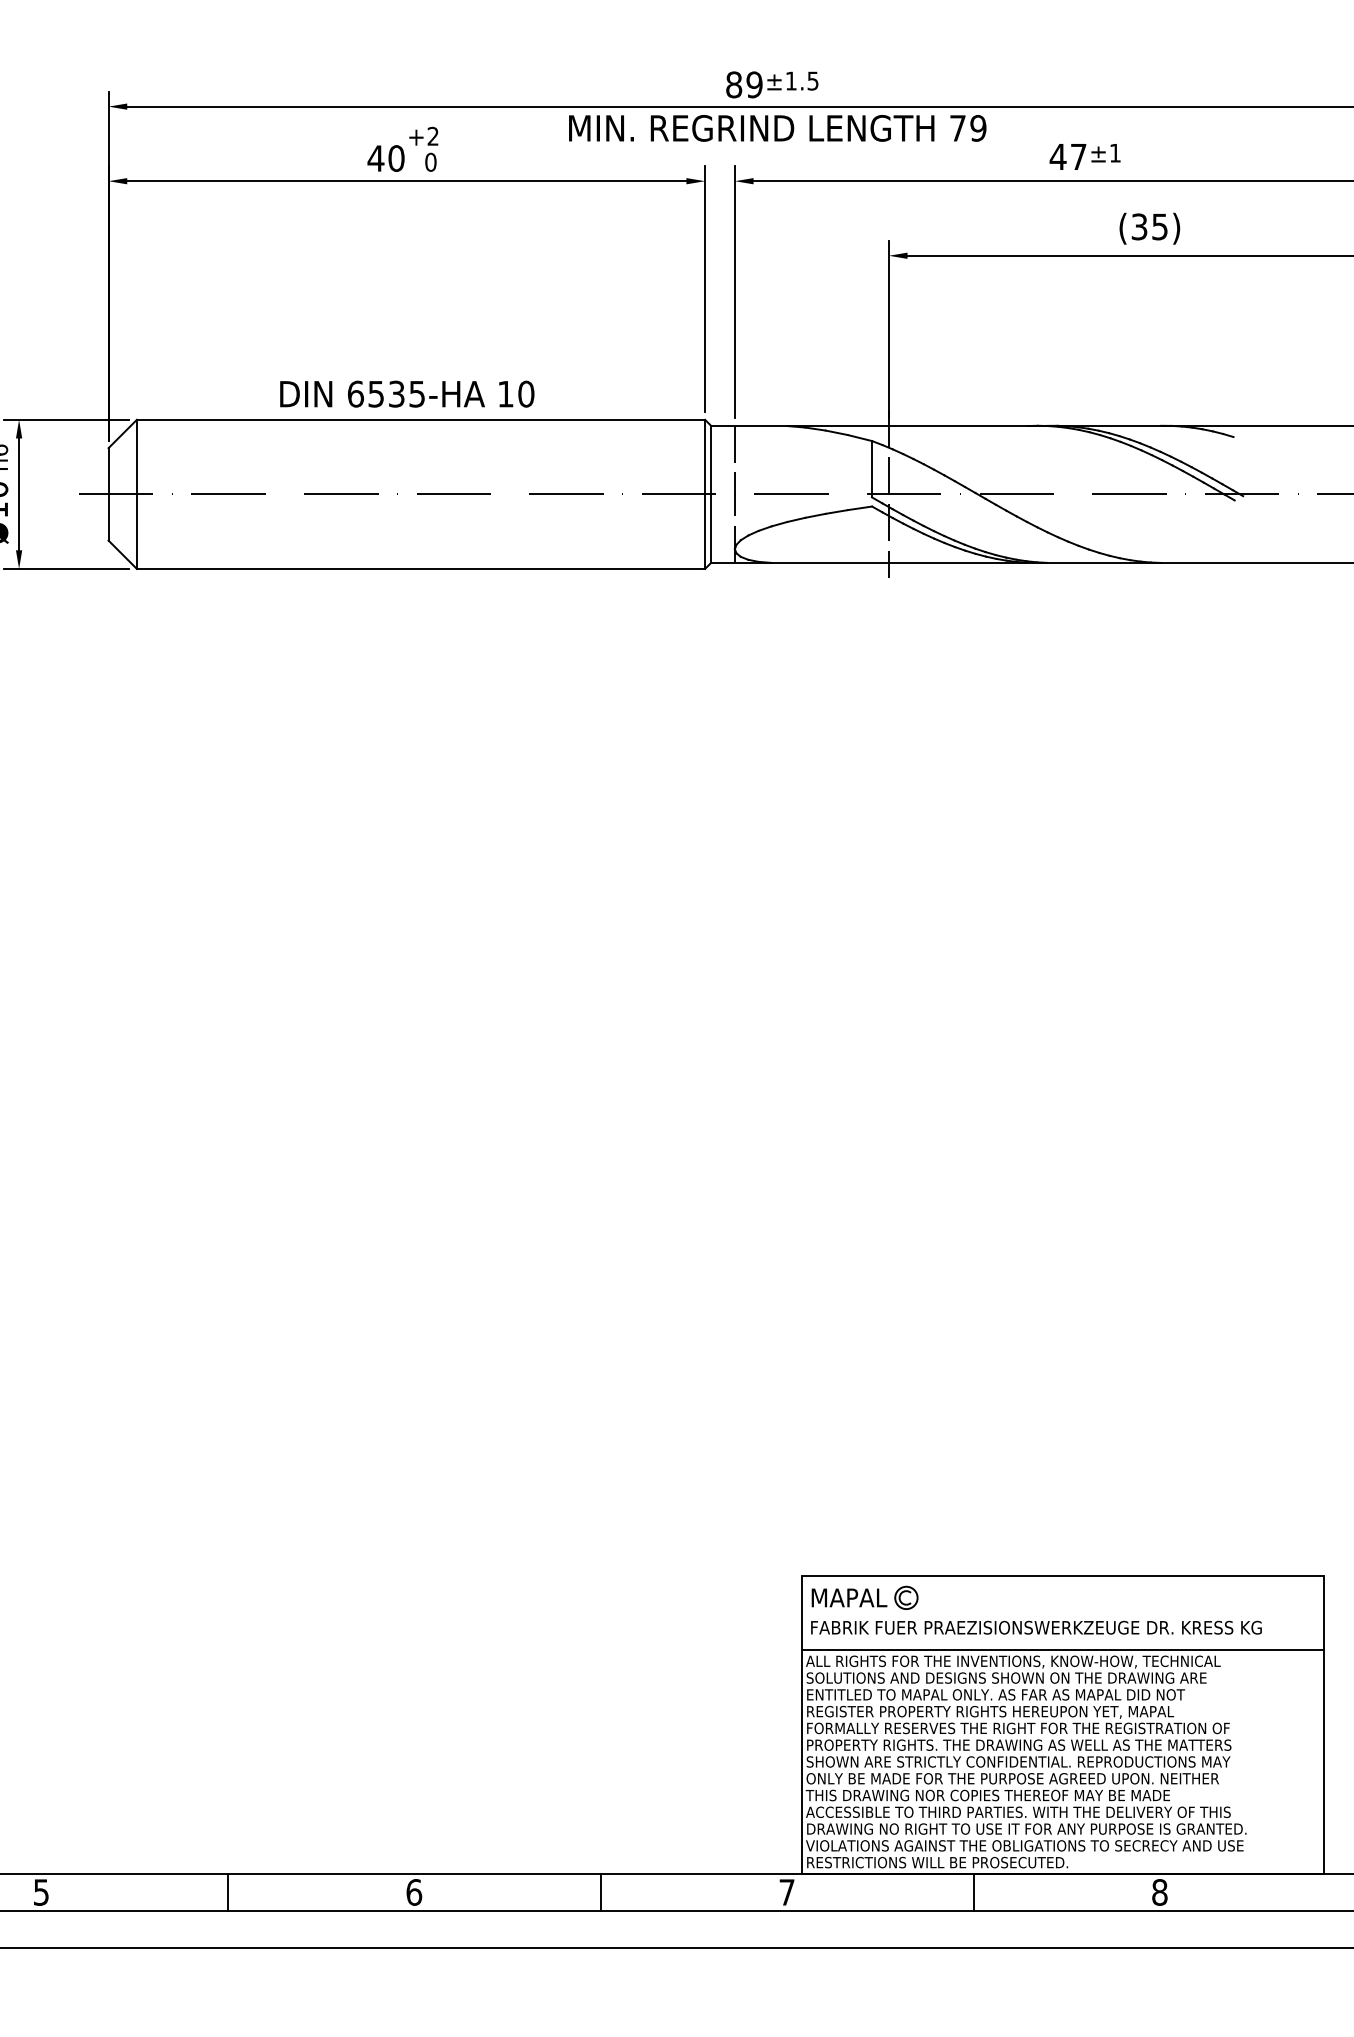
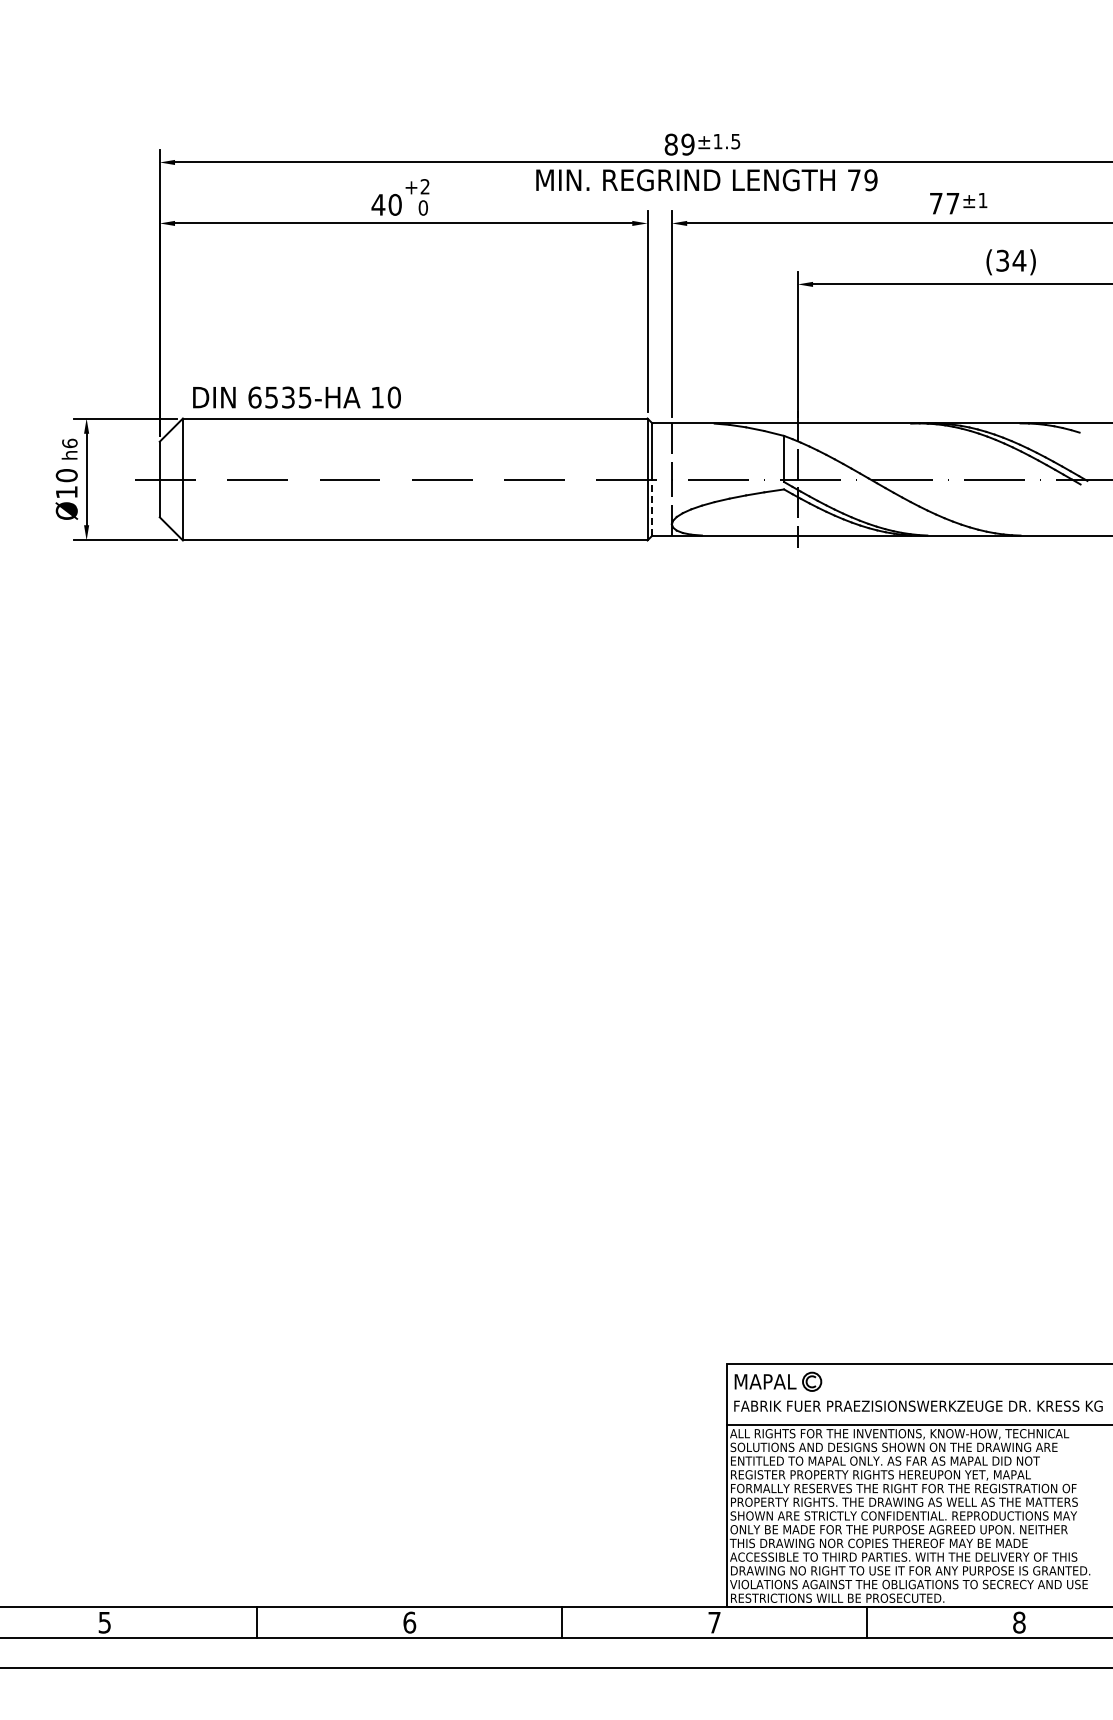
text: (1058, 156) -> (936, 203), 47 -> 77
text: (1160, 226) -> (1019, 260), (35) -> (34)
text: (406, 394) -> (296, 397), moved
line: (711, 528) -> (652, 507), solid -> dashed

